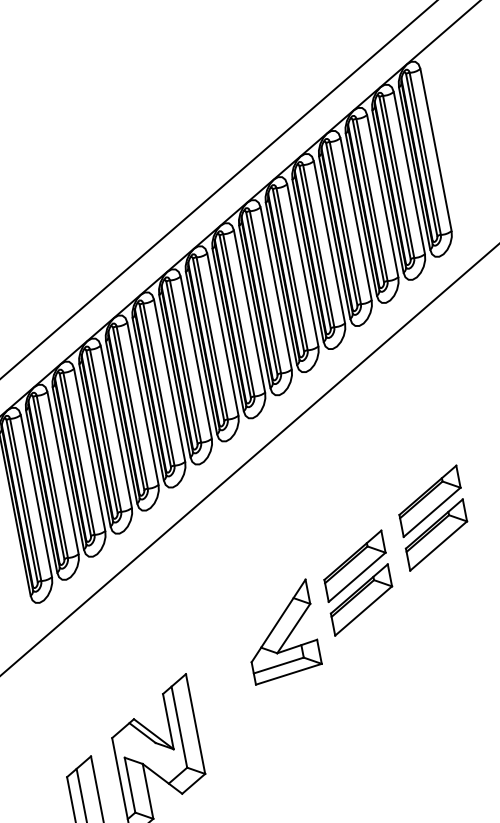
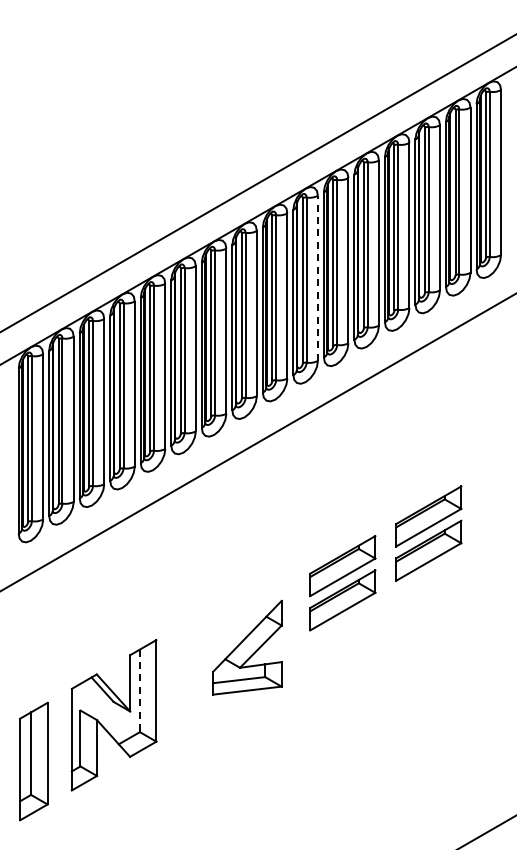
line: (275, 288) -> (317, 278), solid -> dashed
part: (280, 631) -> (247, 647), moved
line: (179, 727) -> (139, 691), solid -> dashed

